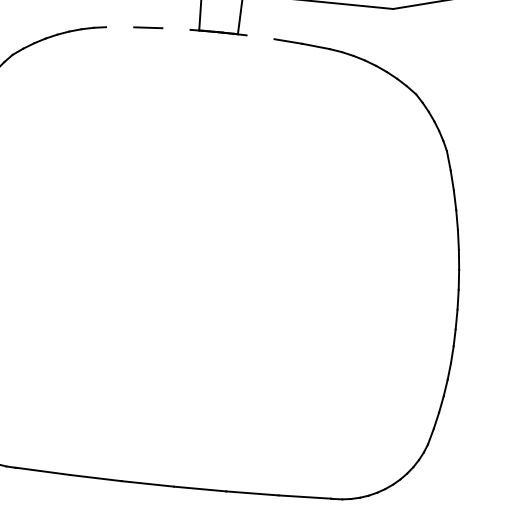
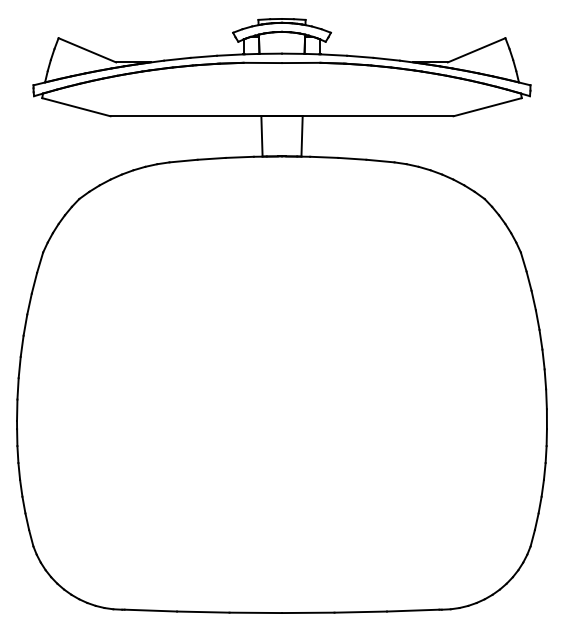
line: (120, 26) -> (183, 160), added
line: (176, 28) -> (239, 156), added
line: (260, 36) -> (324, 156), added

